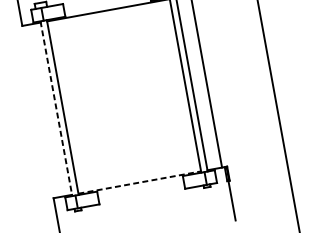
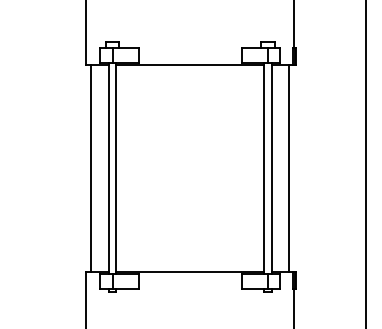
line: (56, 108) -> (108, 168), dashed -> solid
line: (42, 111) -> (91, 168), added
line: (140, 182) -> (190, 272), dashed -> solid

